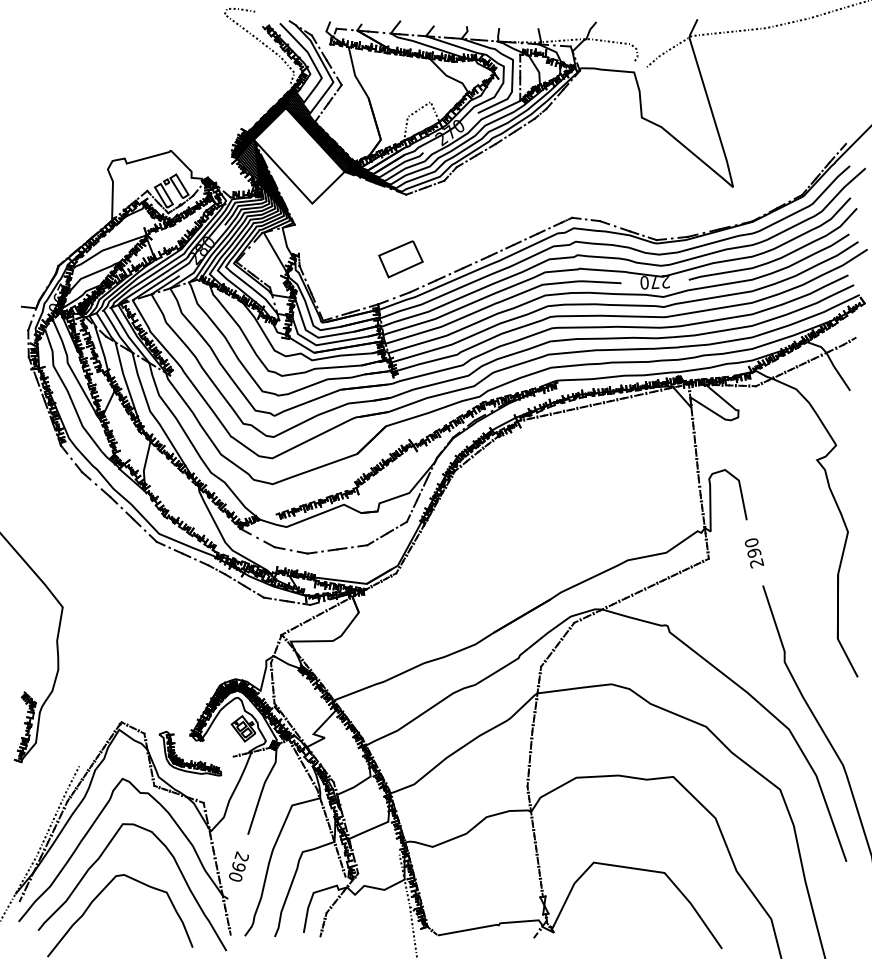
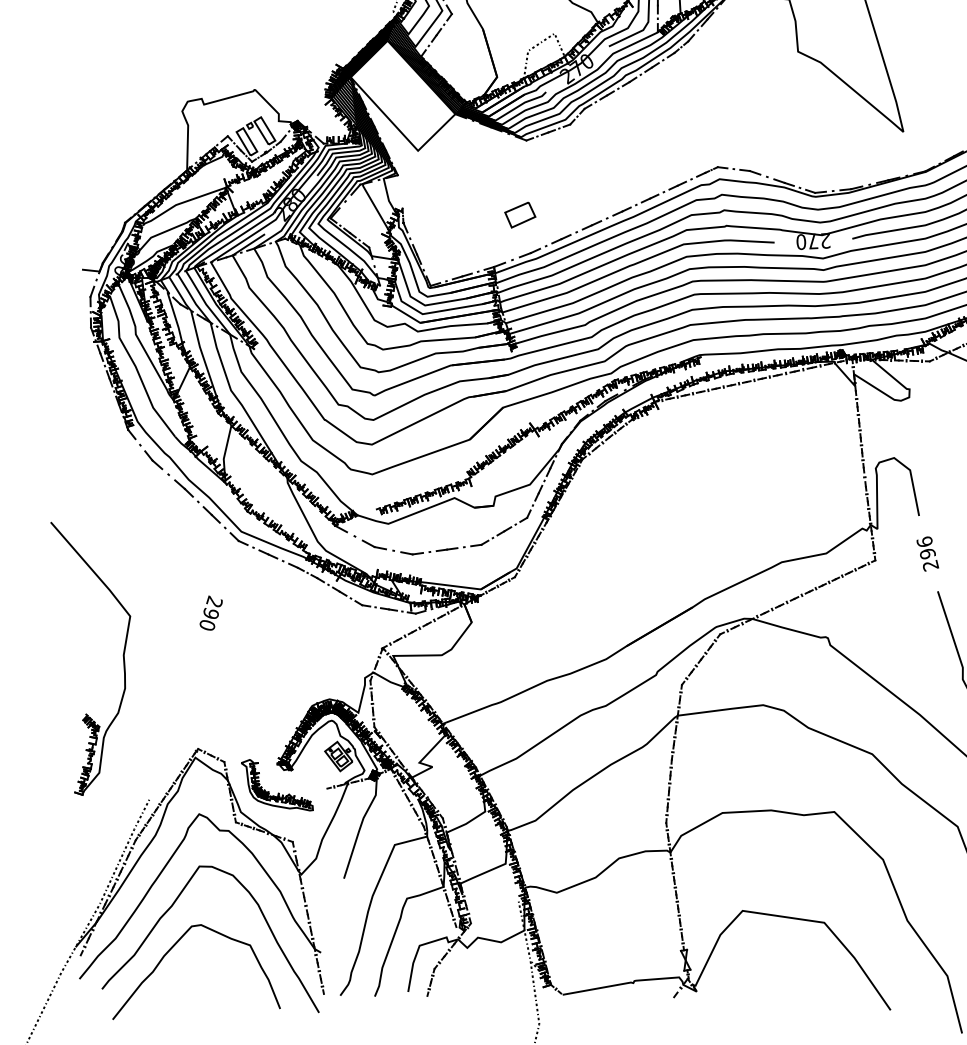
part: (400, 259) -> (519, 215), size x0.6
text: (750, 542) -> (923, 541), 290 -> 296
text: (238, 866) -> (210, 613), moved

